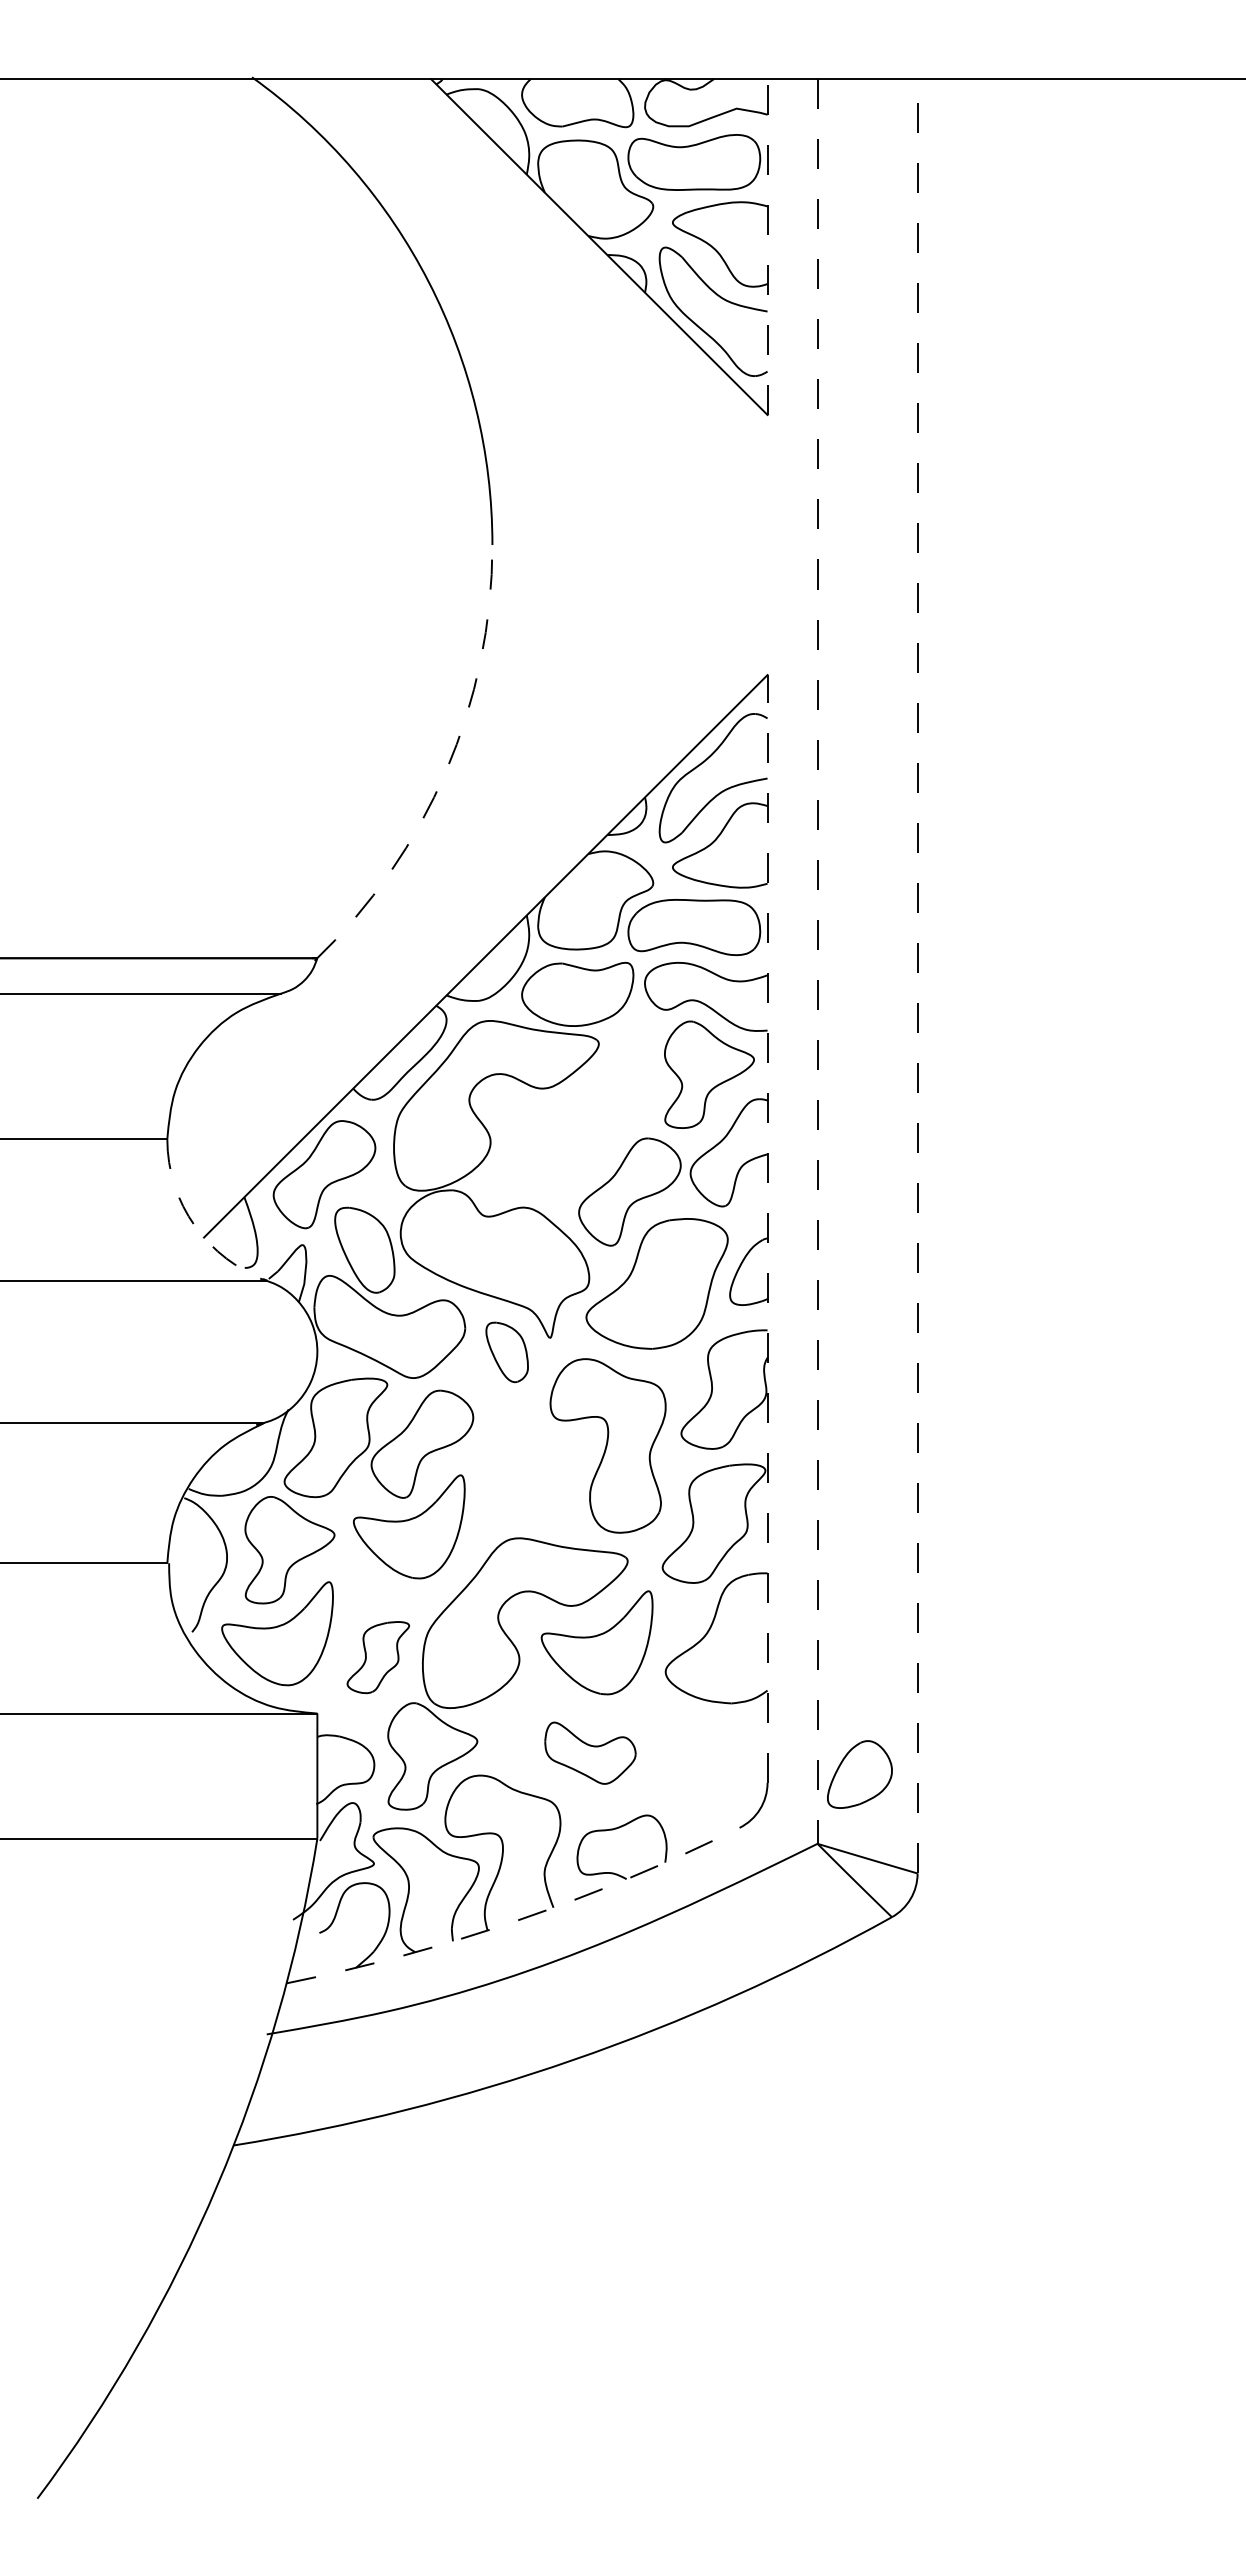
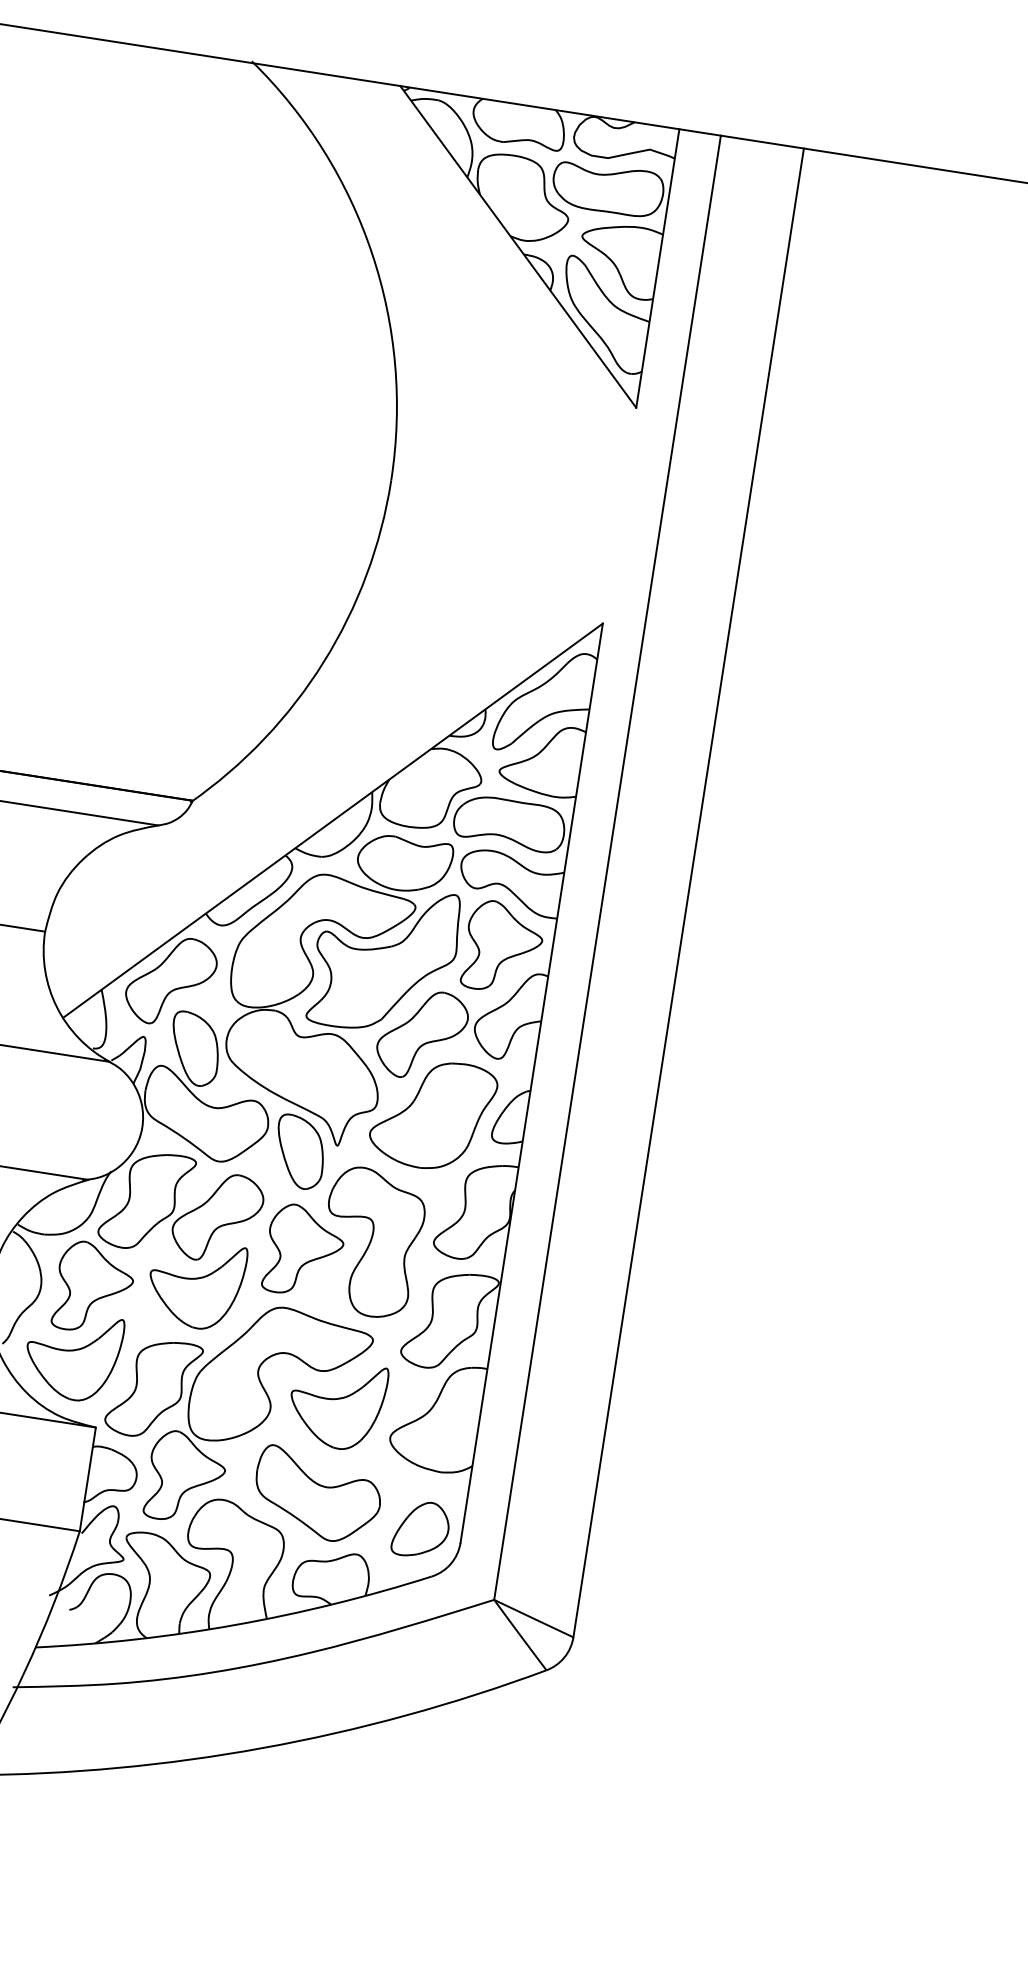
line: (767, 247) -> (657, 268), dashed -> solid
arc: (446, 771) -> (324, 662), dashed -> solid
line: (817, 962) -> (607, 868), dashed -> solid
line: (917, 975) -> (688, 892), dashed -> solid
part: (572, 1109) -> (385, 959), added
arc: (194, 1225) -> (56, 1006), dashed -> solid
line: (767, 1229) -> (531, 1083), dashed -> solid
part: (506, 1352) -> (299, 1152), size x1.43
part: (530, 1468) -> (304, 1251), added
part: (378, 1657) -> (153, 1388), size x1.67
part: (590, 1753) -> (317, 1495), size x1.67
part: (859, 1774) -> (420, 1529), moved
arc: (518, 1920) -> (236, 1625), dashed -> solid

